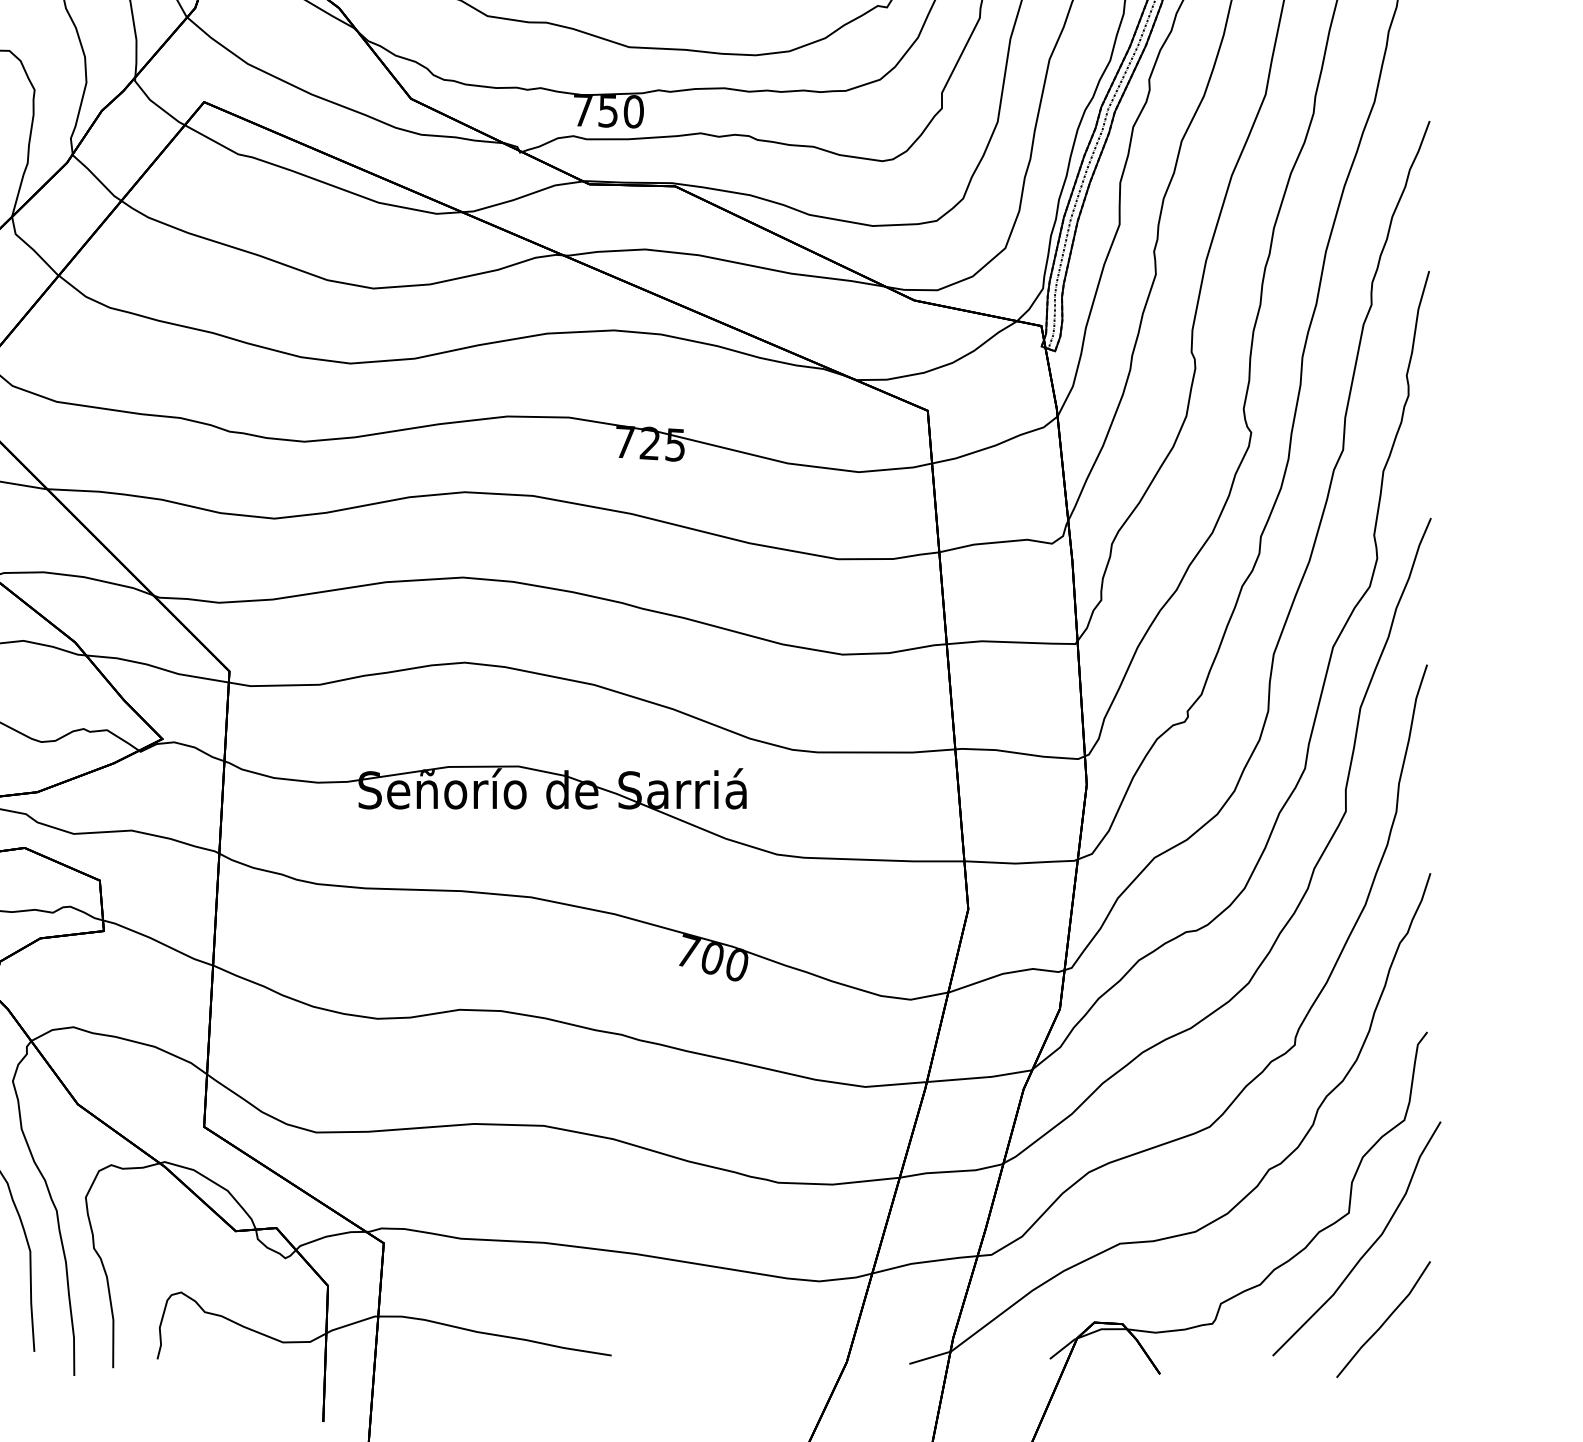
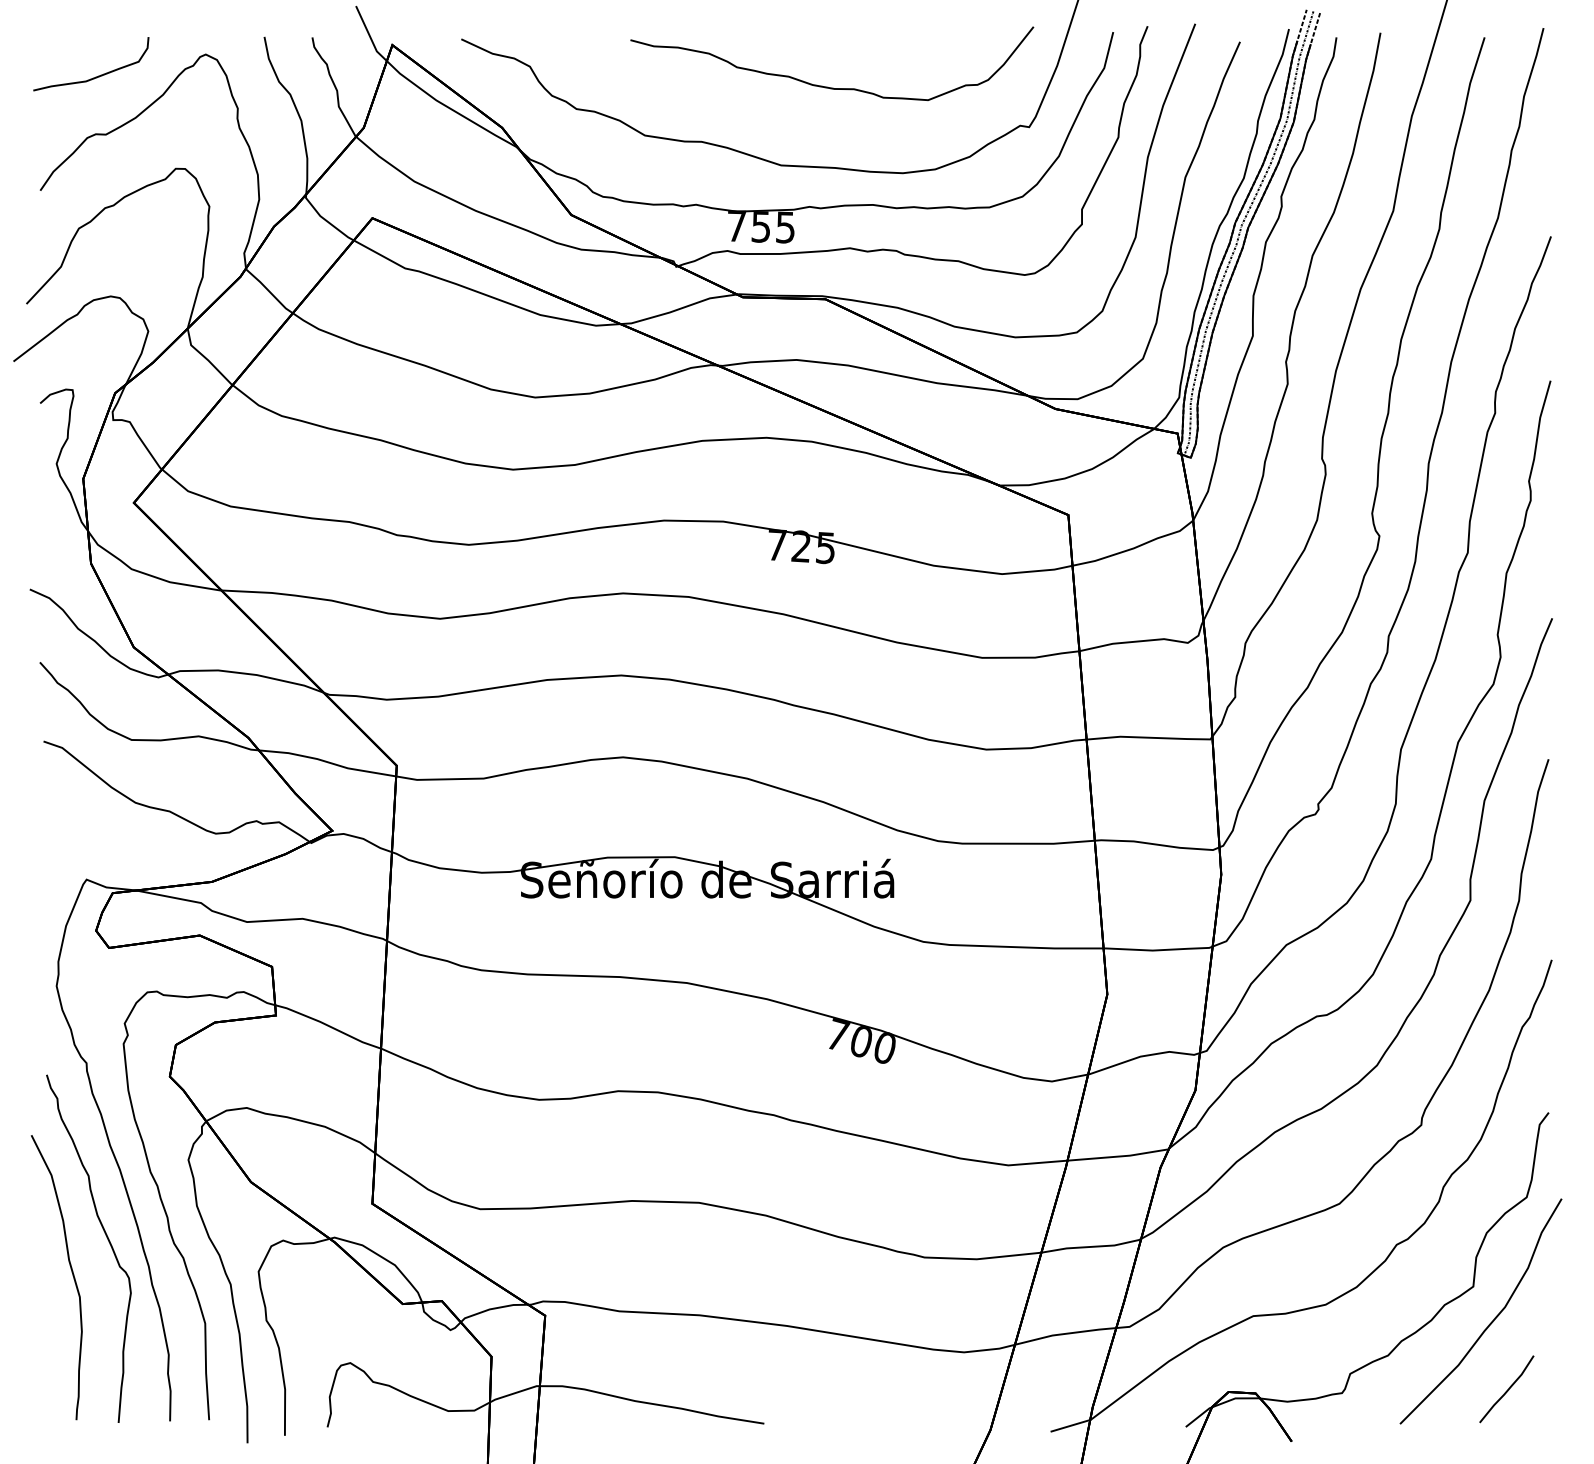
text: (633, 111) -> (785, 227), 750 -> 755
part: (1383, 1319) -> (1506, 1389), size x0.6

